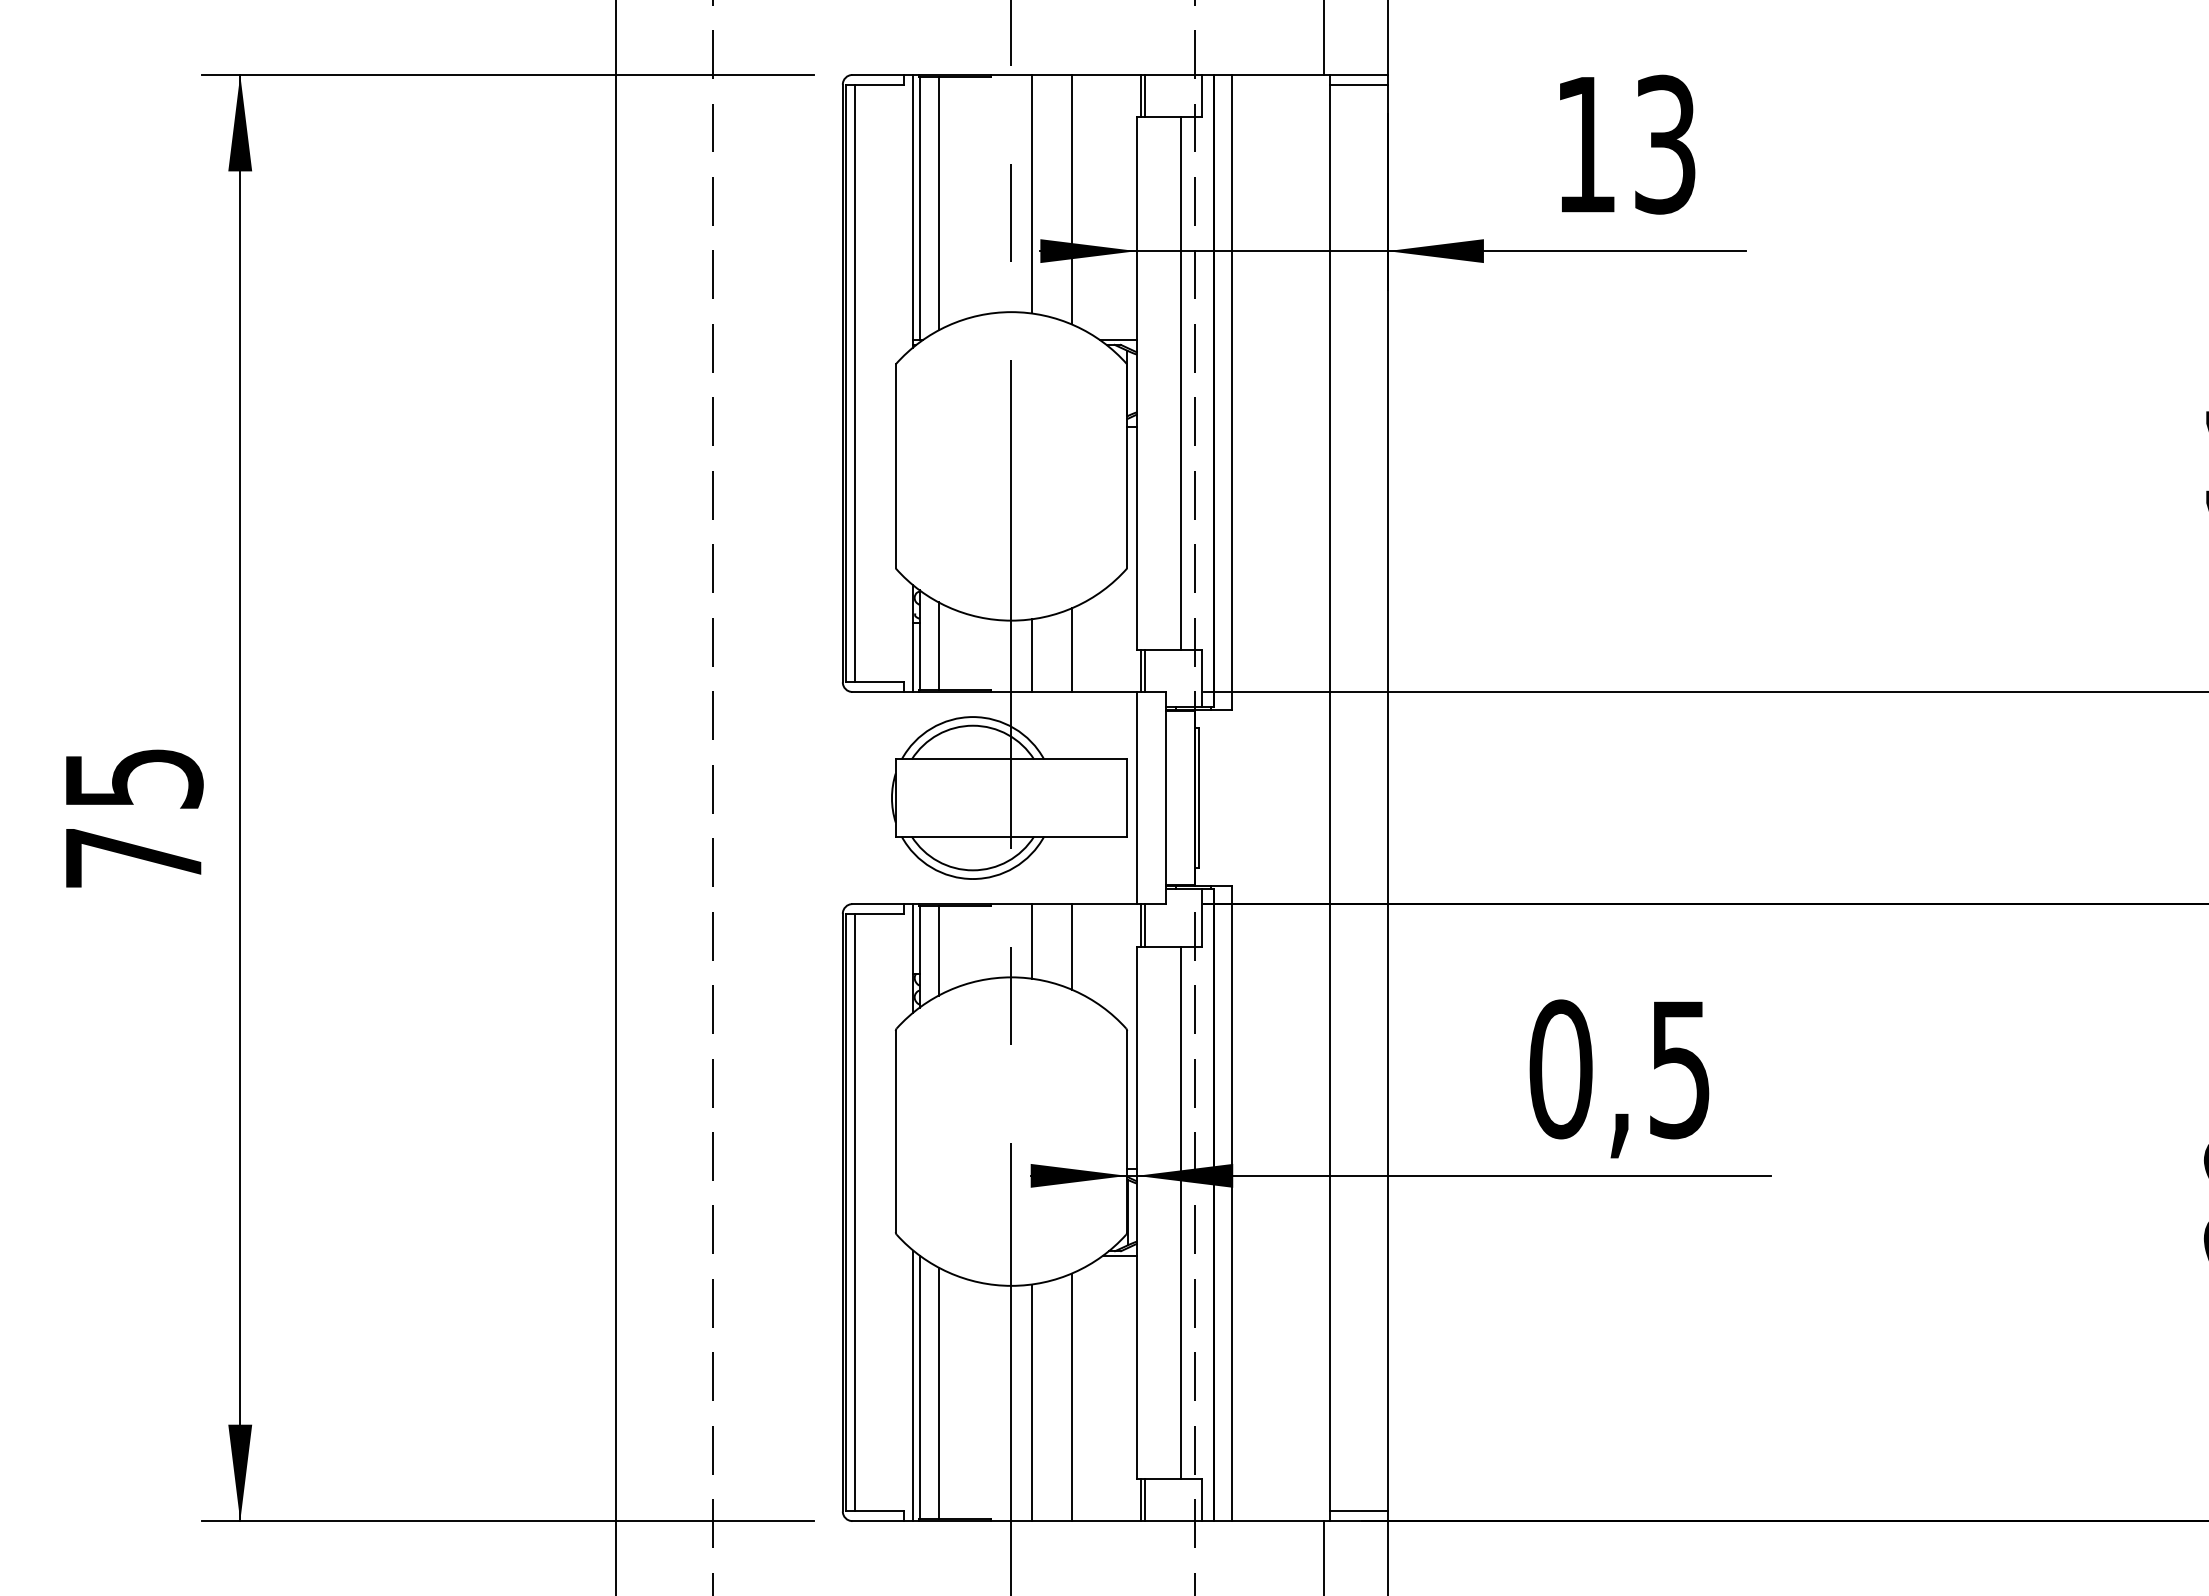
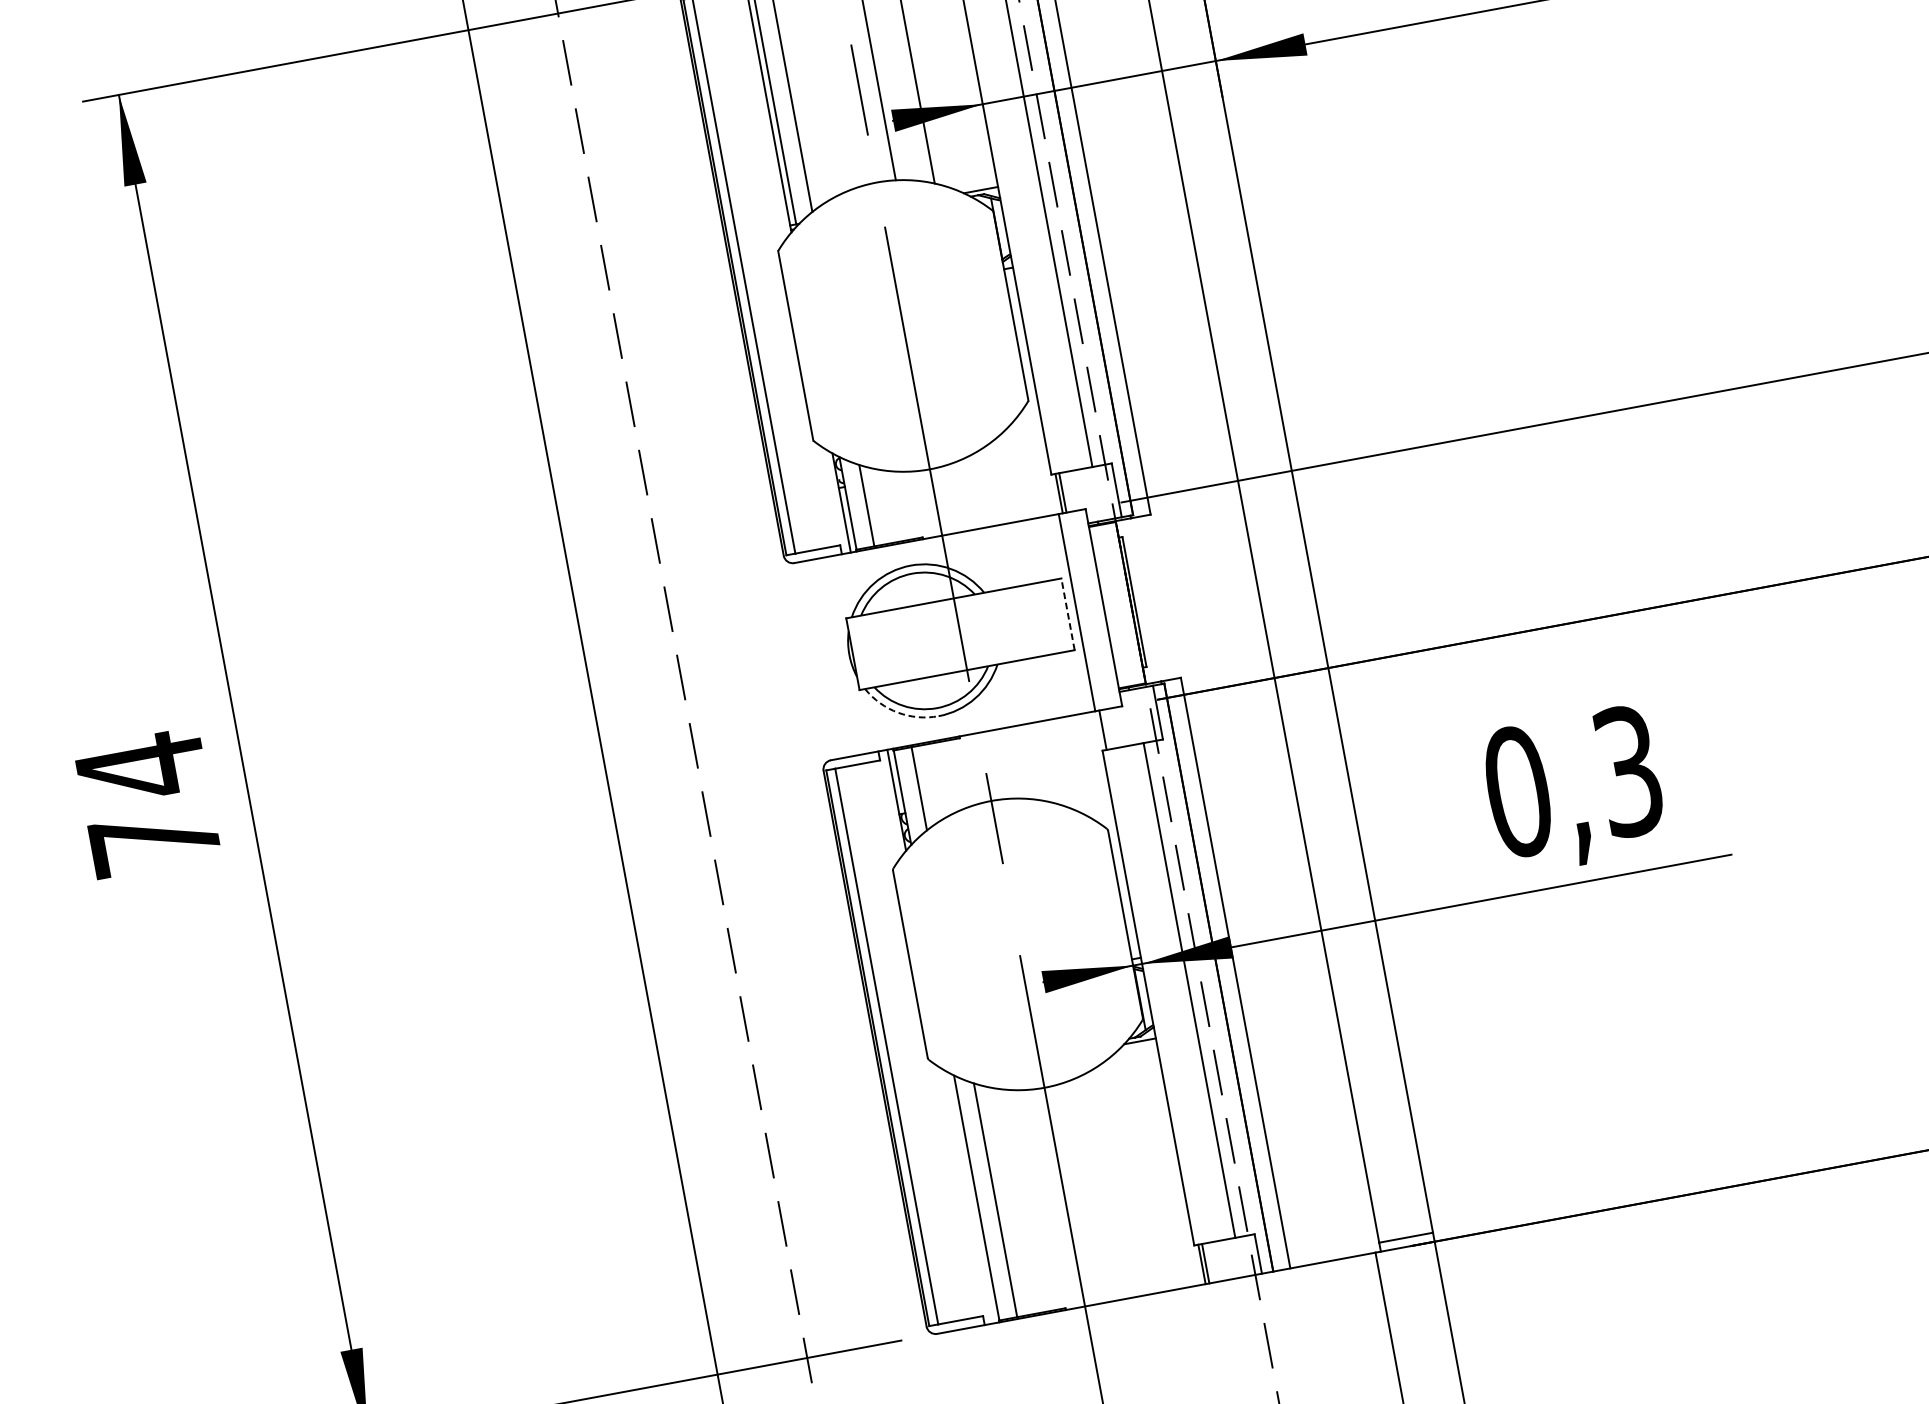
line: (1071, 649) -> (990, 485), removed
line: (1031, 655) -> (954, 498), removed
text: (134, 778) -> (141, 767), 75 -> 74
line: (1127, 798) -> (1068, 614), solid -> dashed
arc: (931, 867) -> (898, 712), solid -> dashed
line: (1145, 925) -> (1107, 729), removed
line: (1031, 941) -> (1003, 764), removed
line: (1071, 946) -> (1041, 761), removed
text: (1679, 1069) -> (1628, 771), 0,5 -> 0,3
line: (913, 1385) -> (970, 1197), removed
line: (1071, 1397) -> (1119, 1181), removed
line: (1031, 1402) -> (1083, 1192), removed

